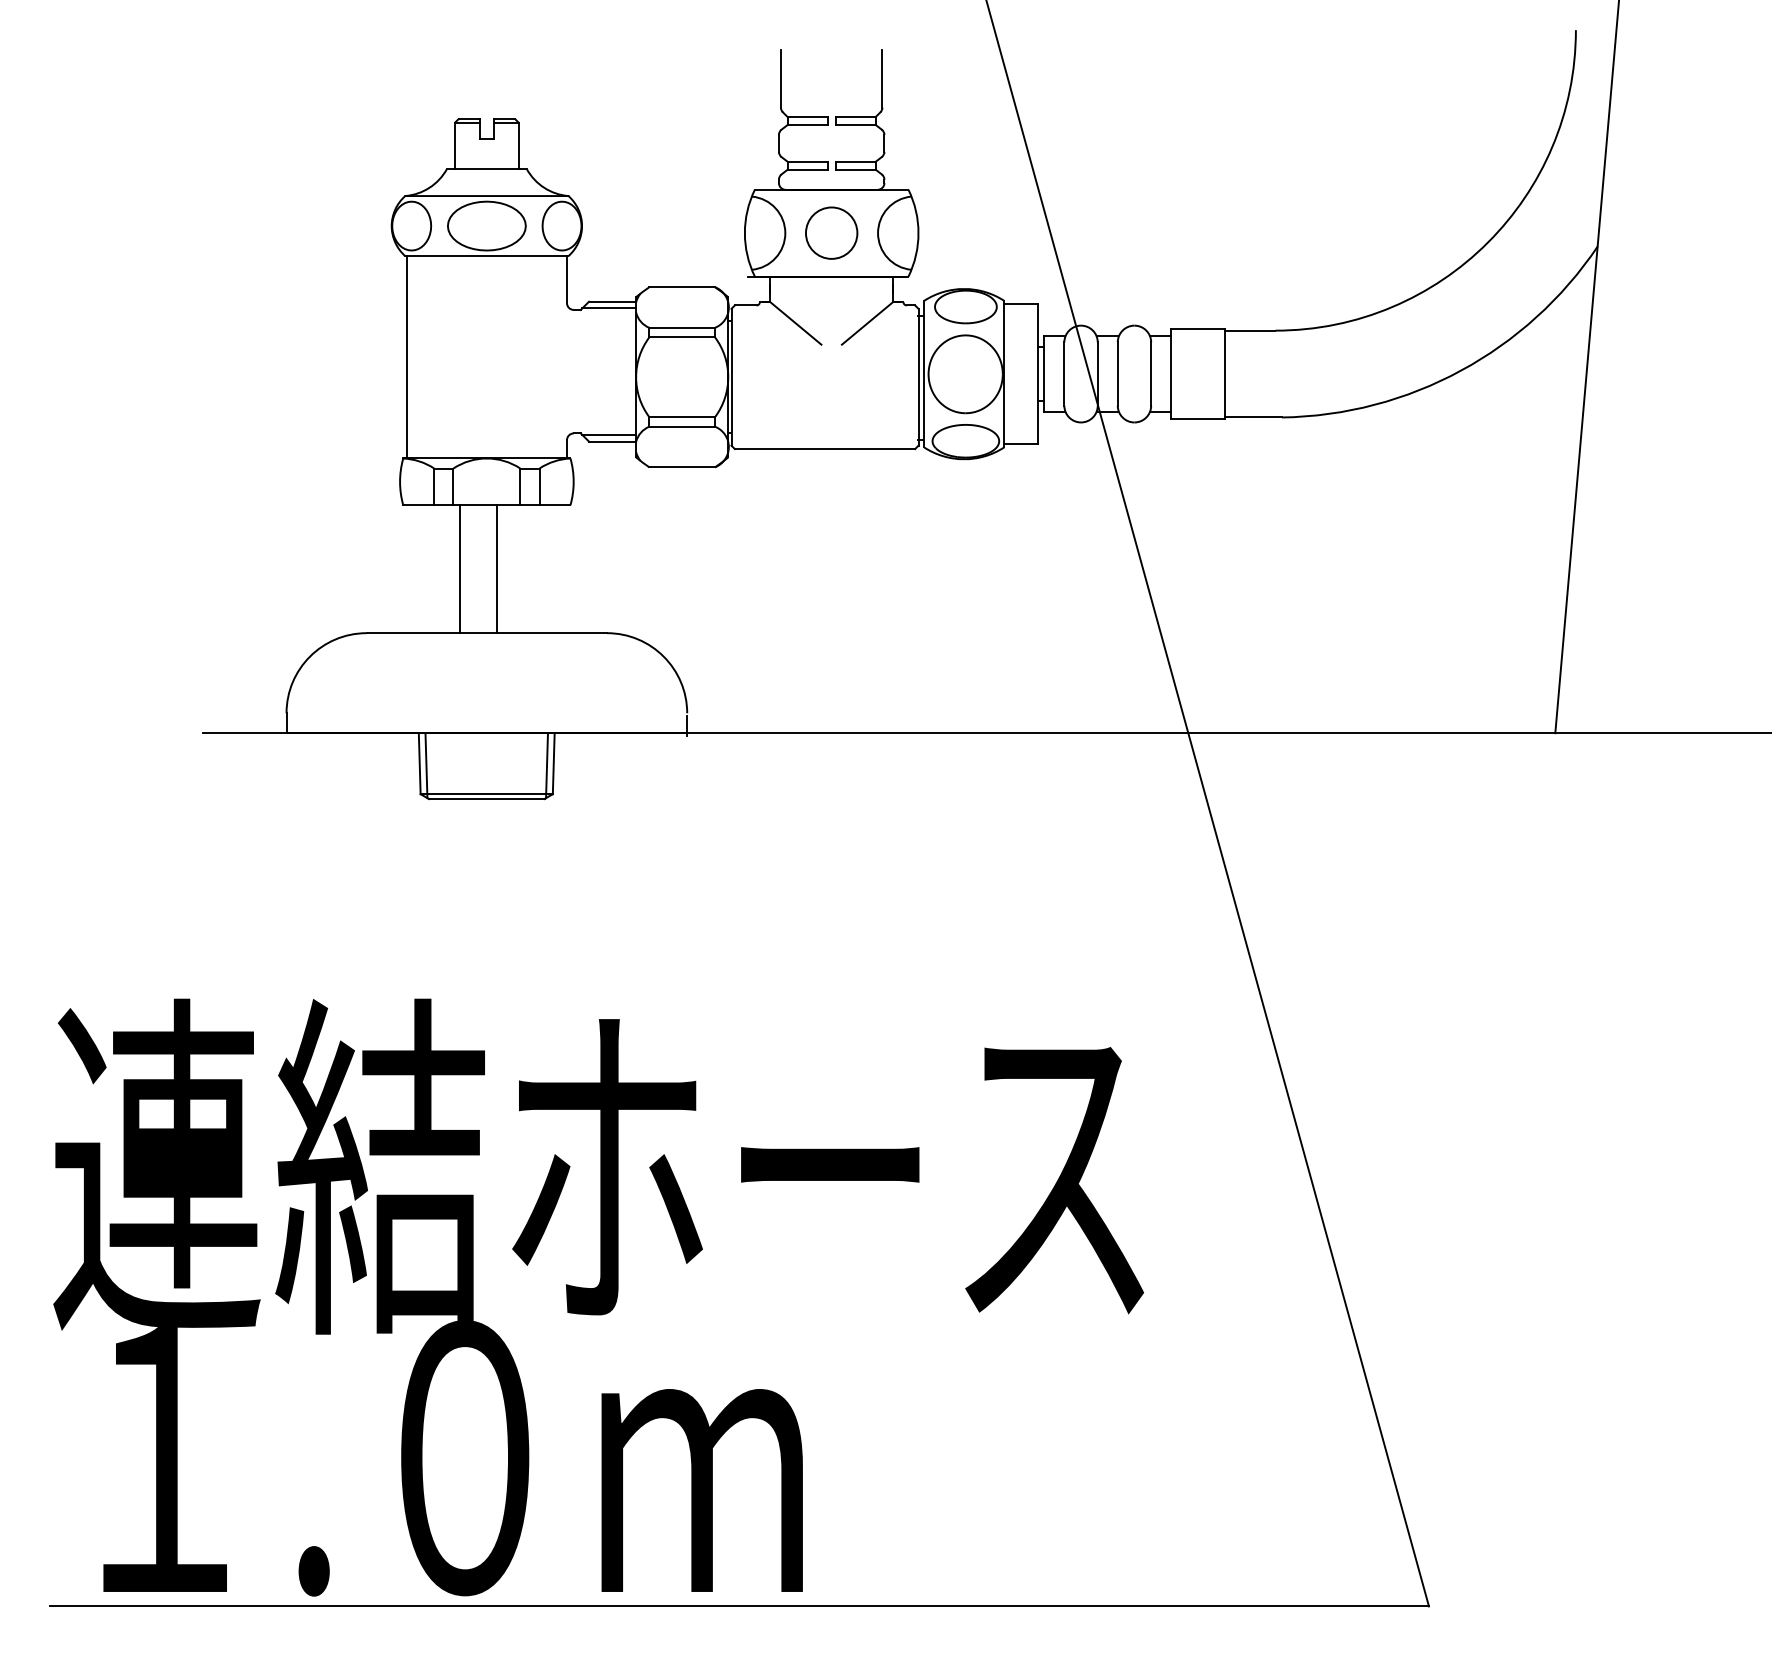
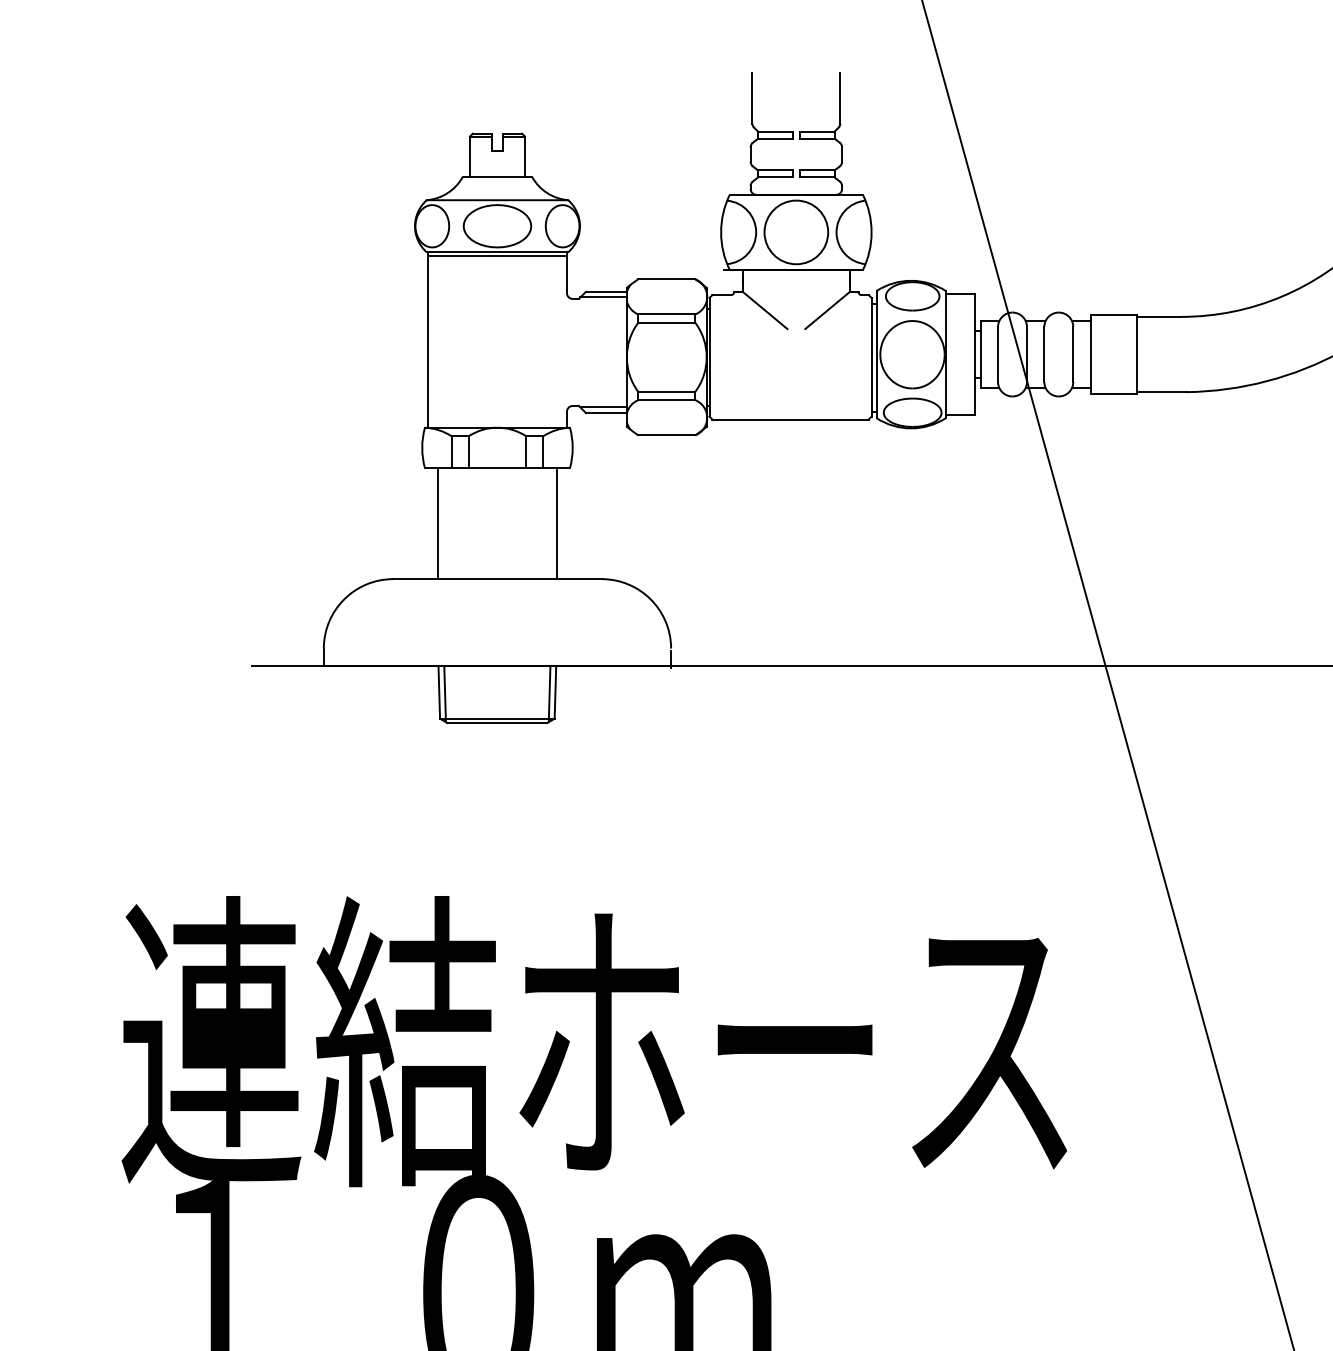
circle: (831, 232) -> (796, 231), size x1.43
line: (486, 260) -> (497, 256), added
line: (460, 569) -> (556, 523), moved
line: (497, 569) -> (438, 523), moved

